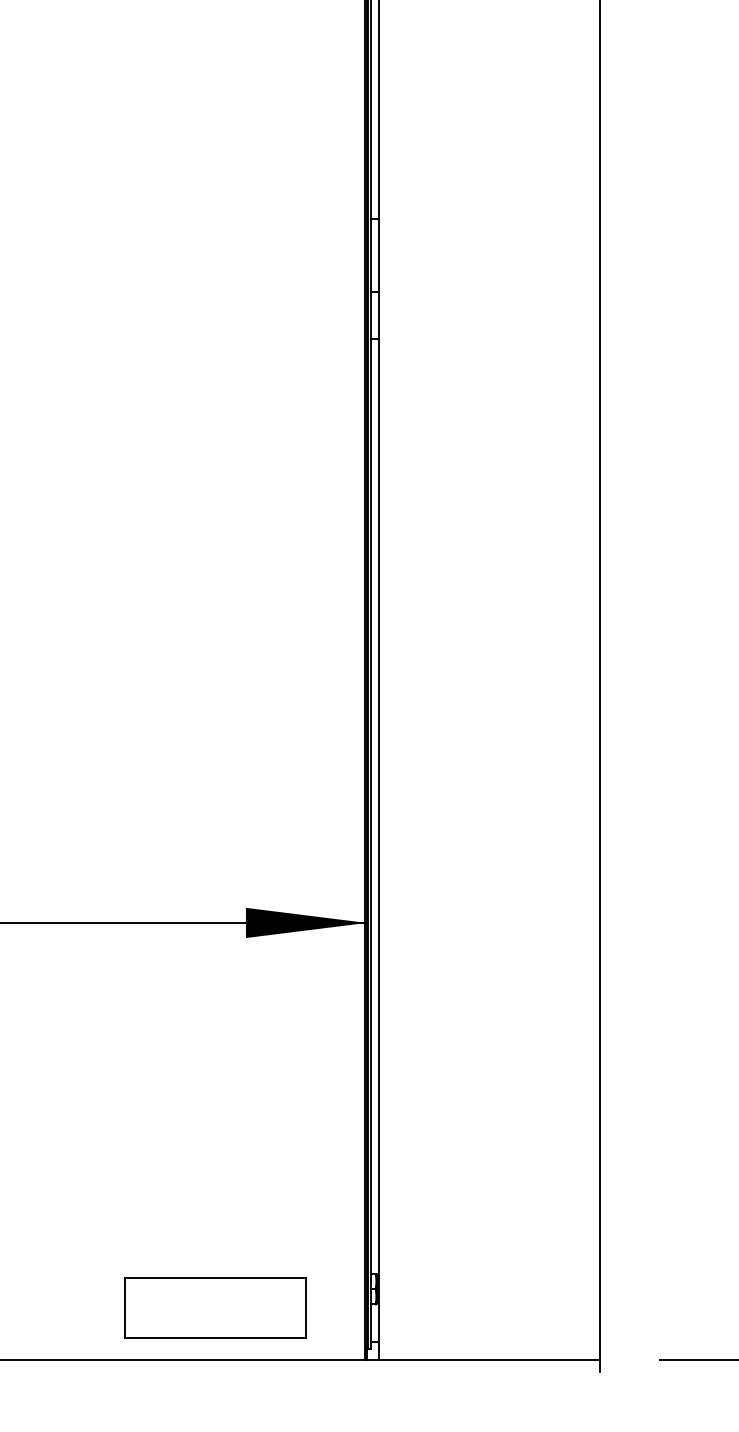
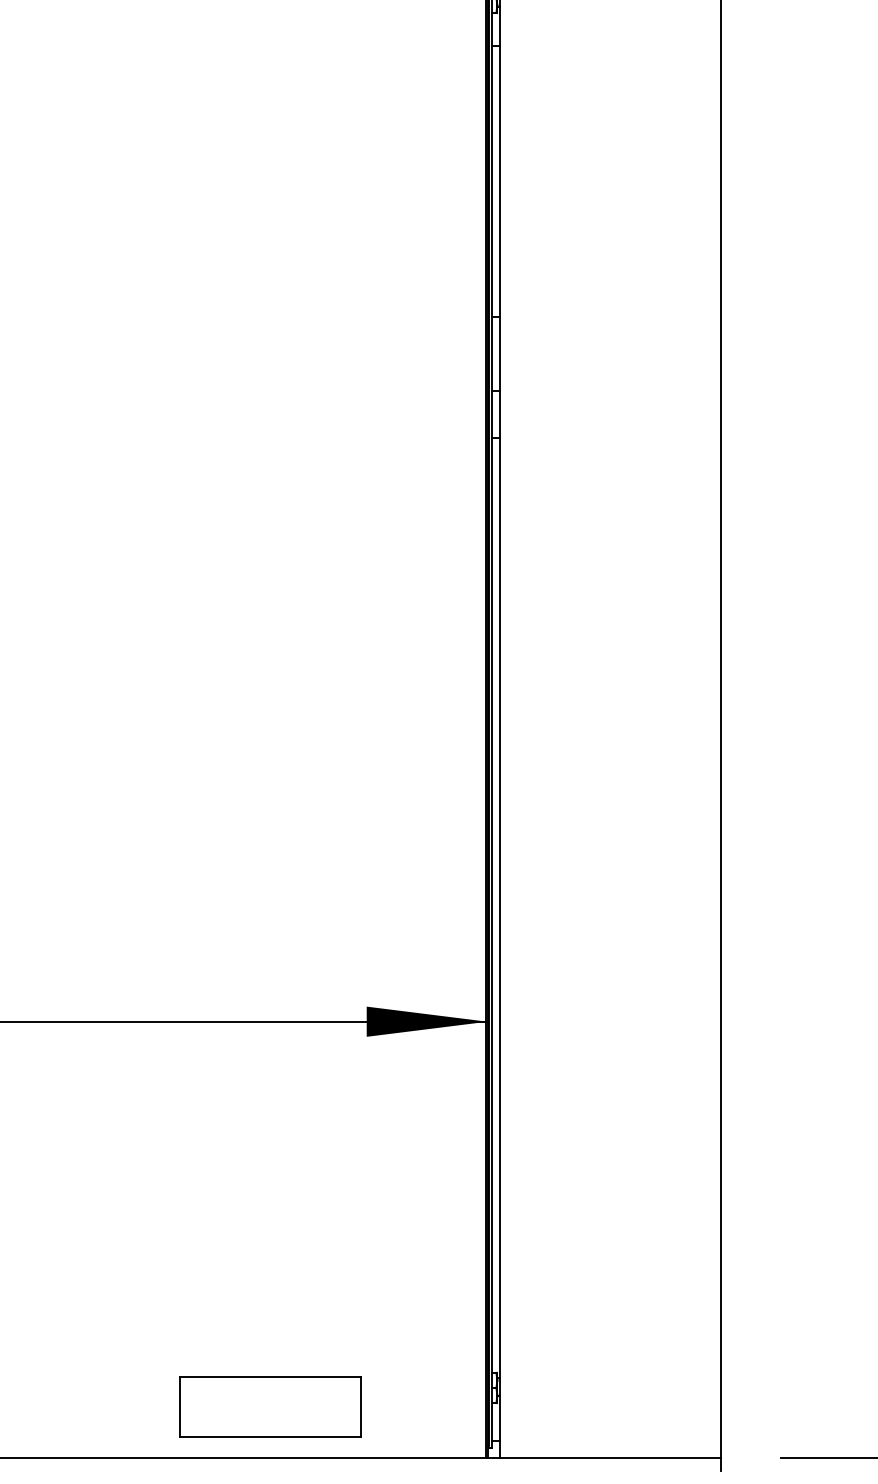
part: (215, 1307) -> (270, 1406), moved

